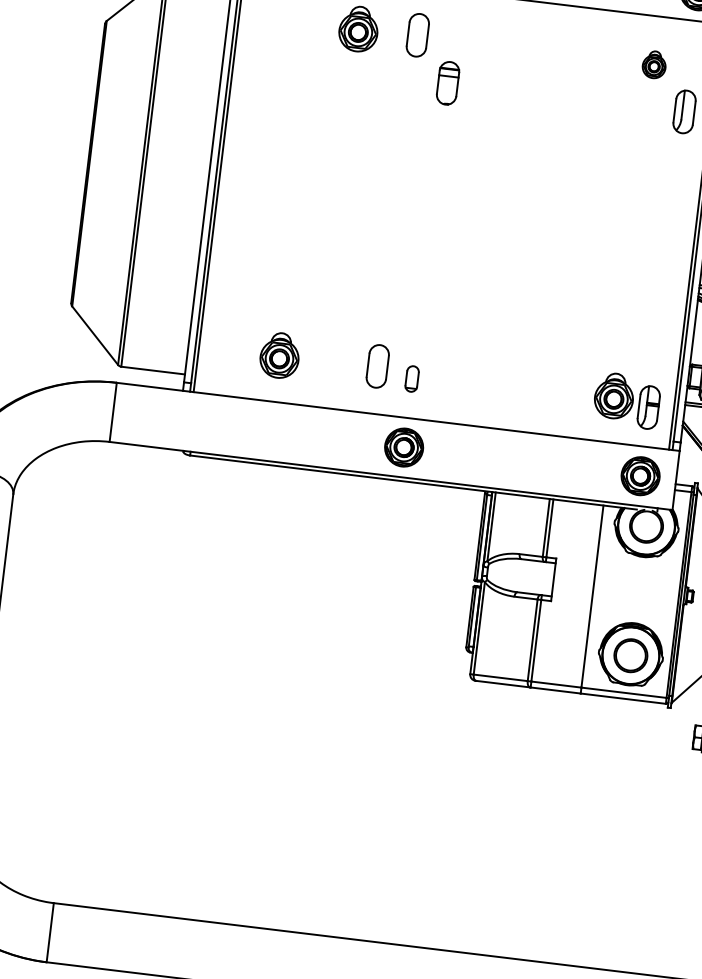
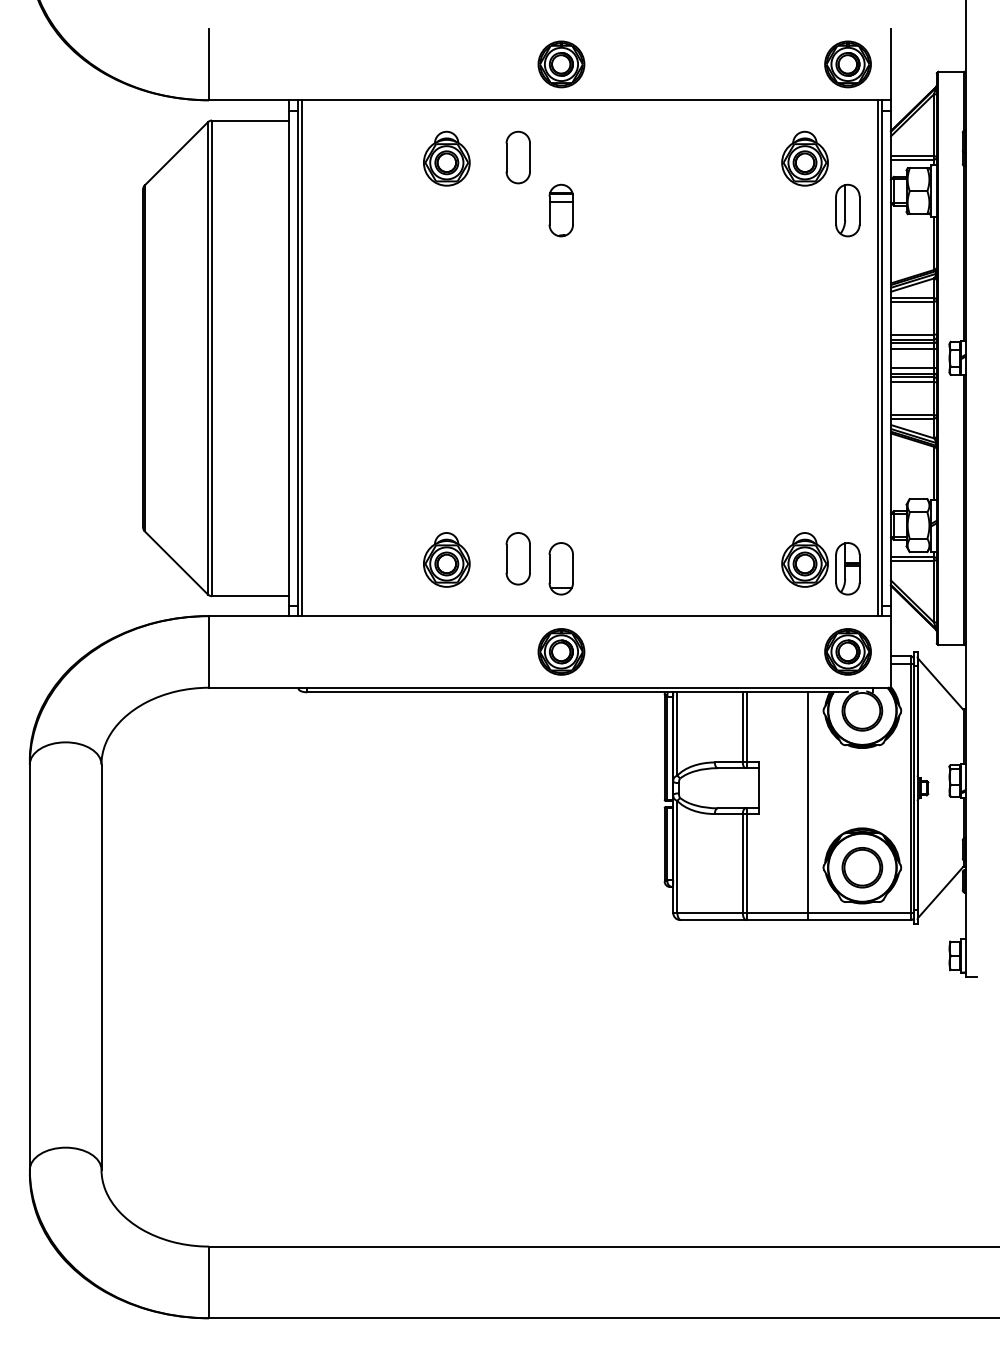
part: (653, 64) -> (804, 158), size x1.67
part: (279, 355) -> (446, 559), moved
part: (411, 378) -> (560, 568), size x1.67

